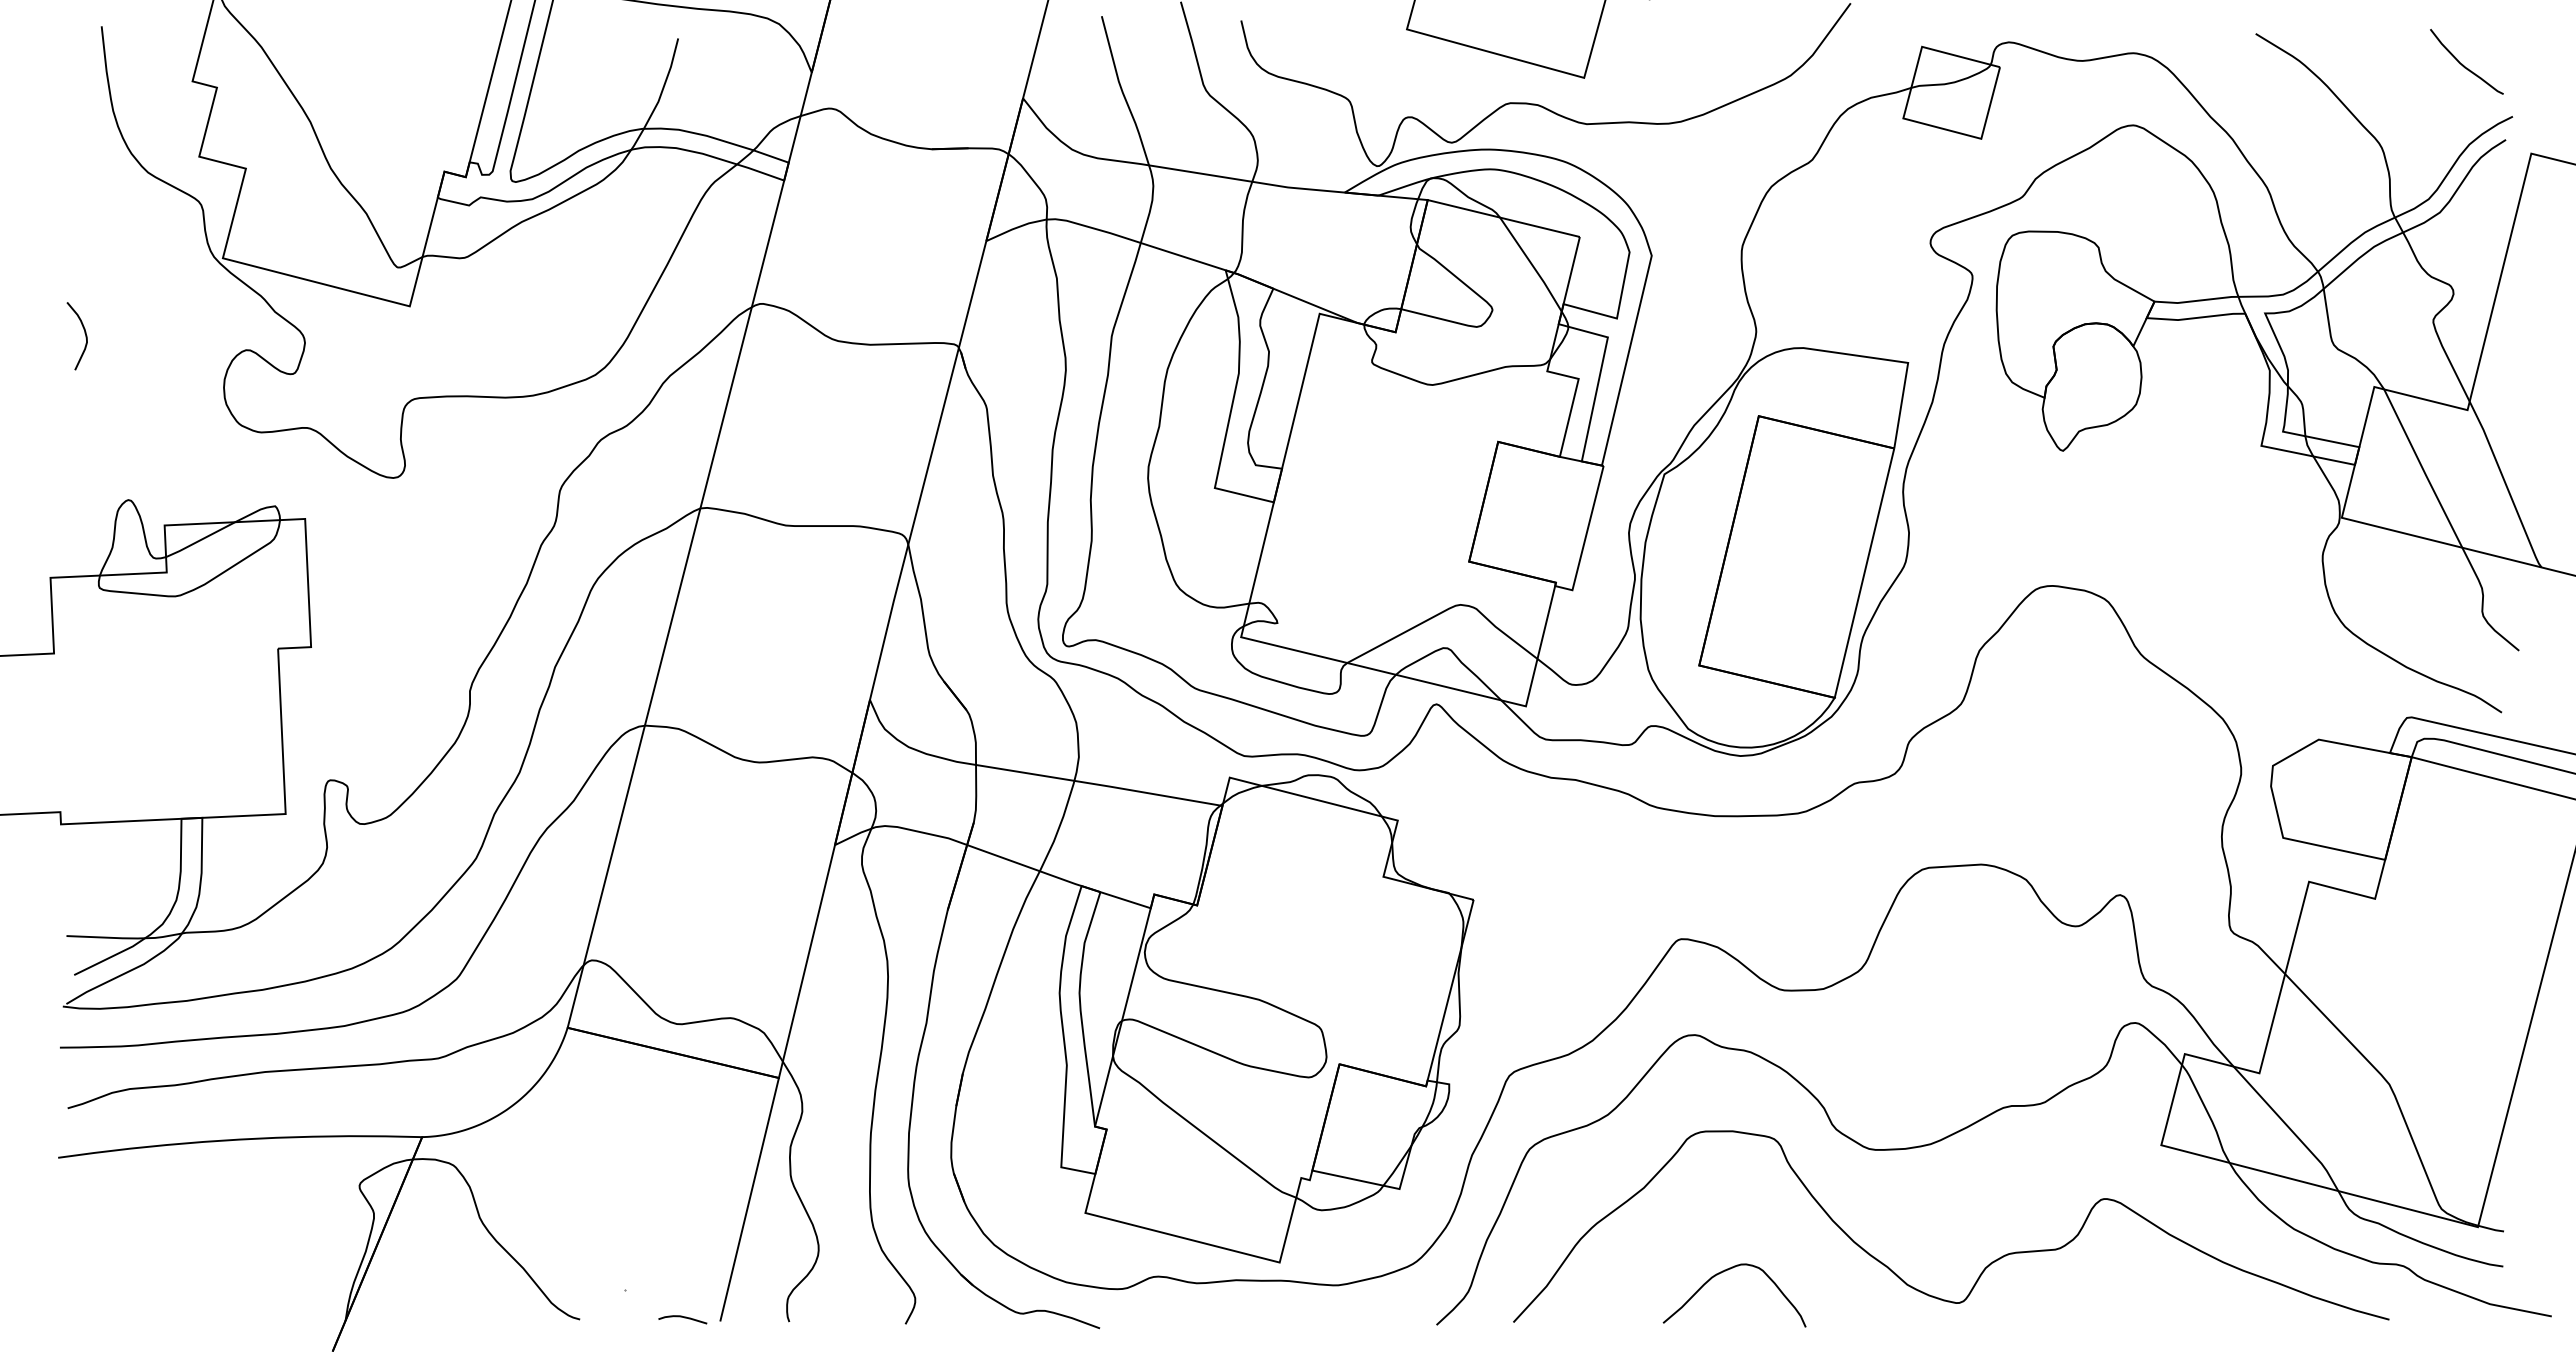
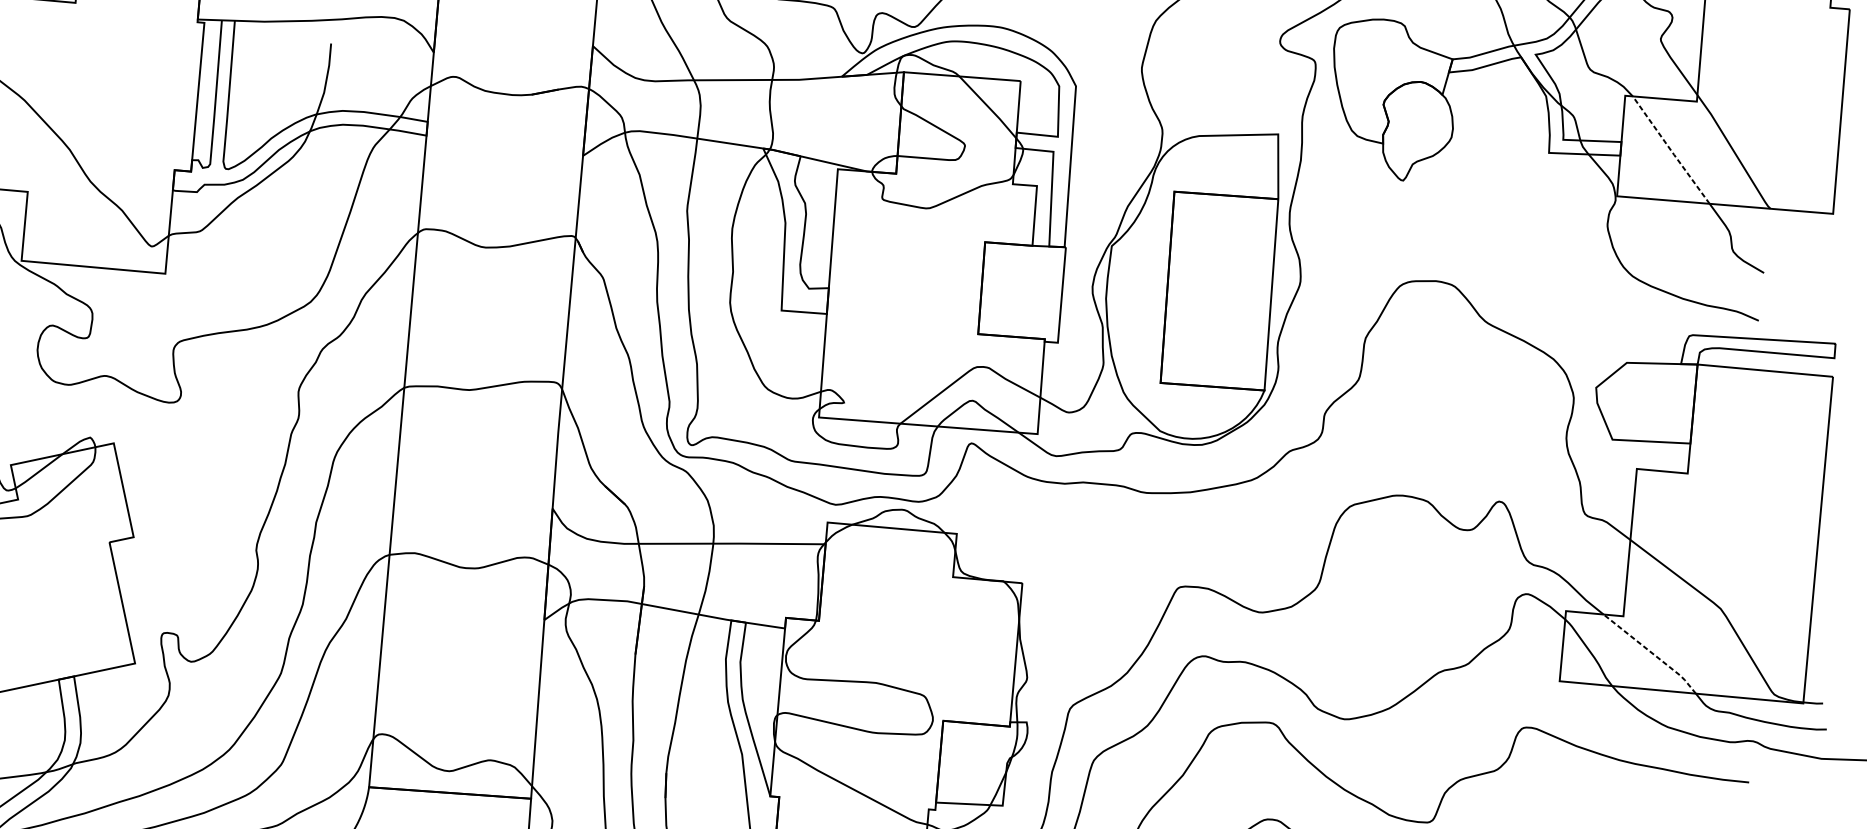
line: (2422, 469) -> (1670, 150), solid -> dashed
line: (2289, 1128) -> (1652, 653), solid -> dashed

